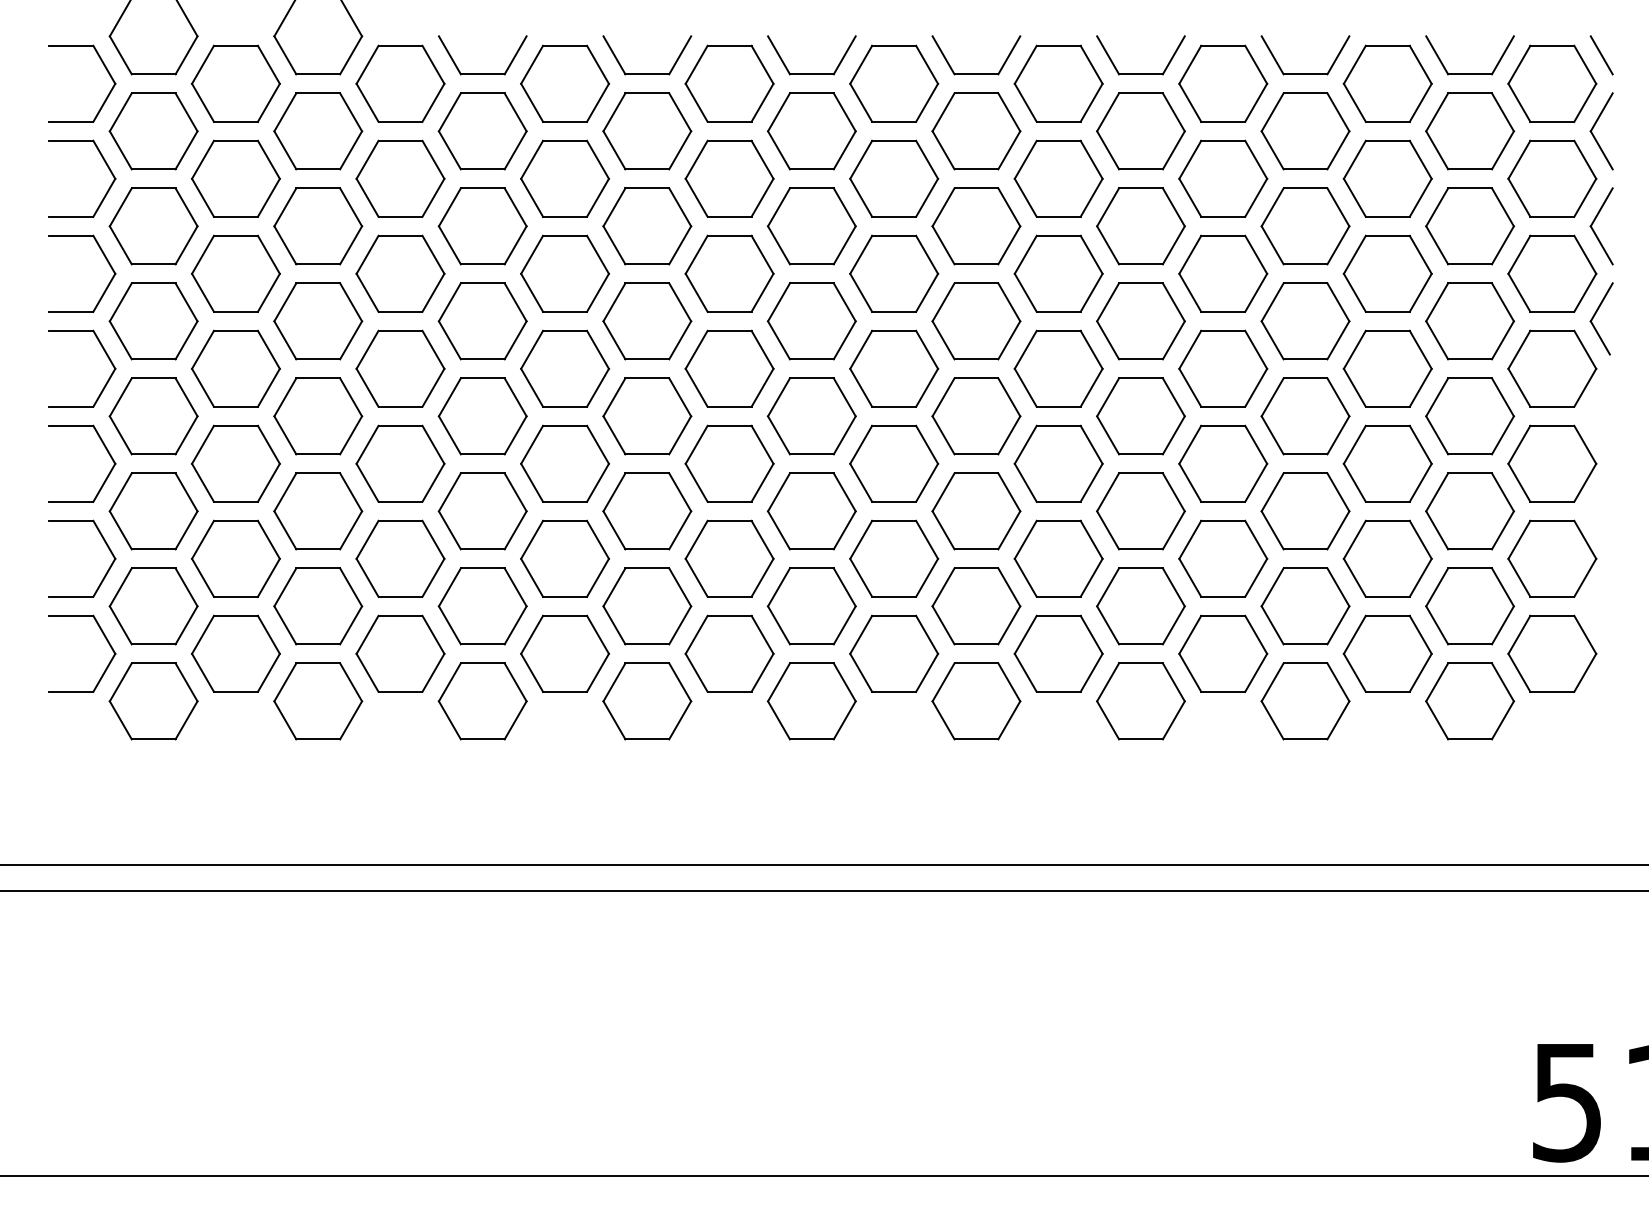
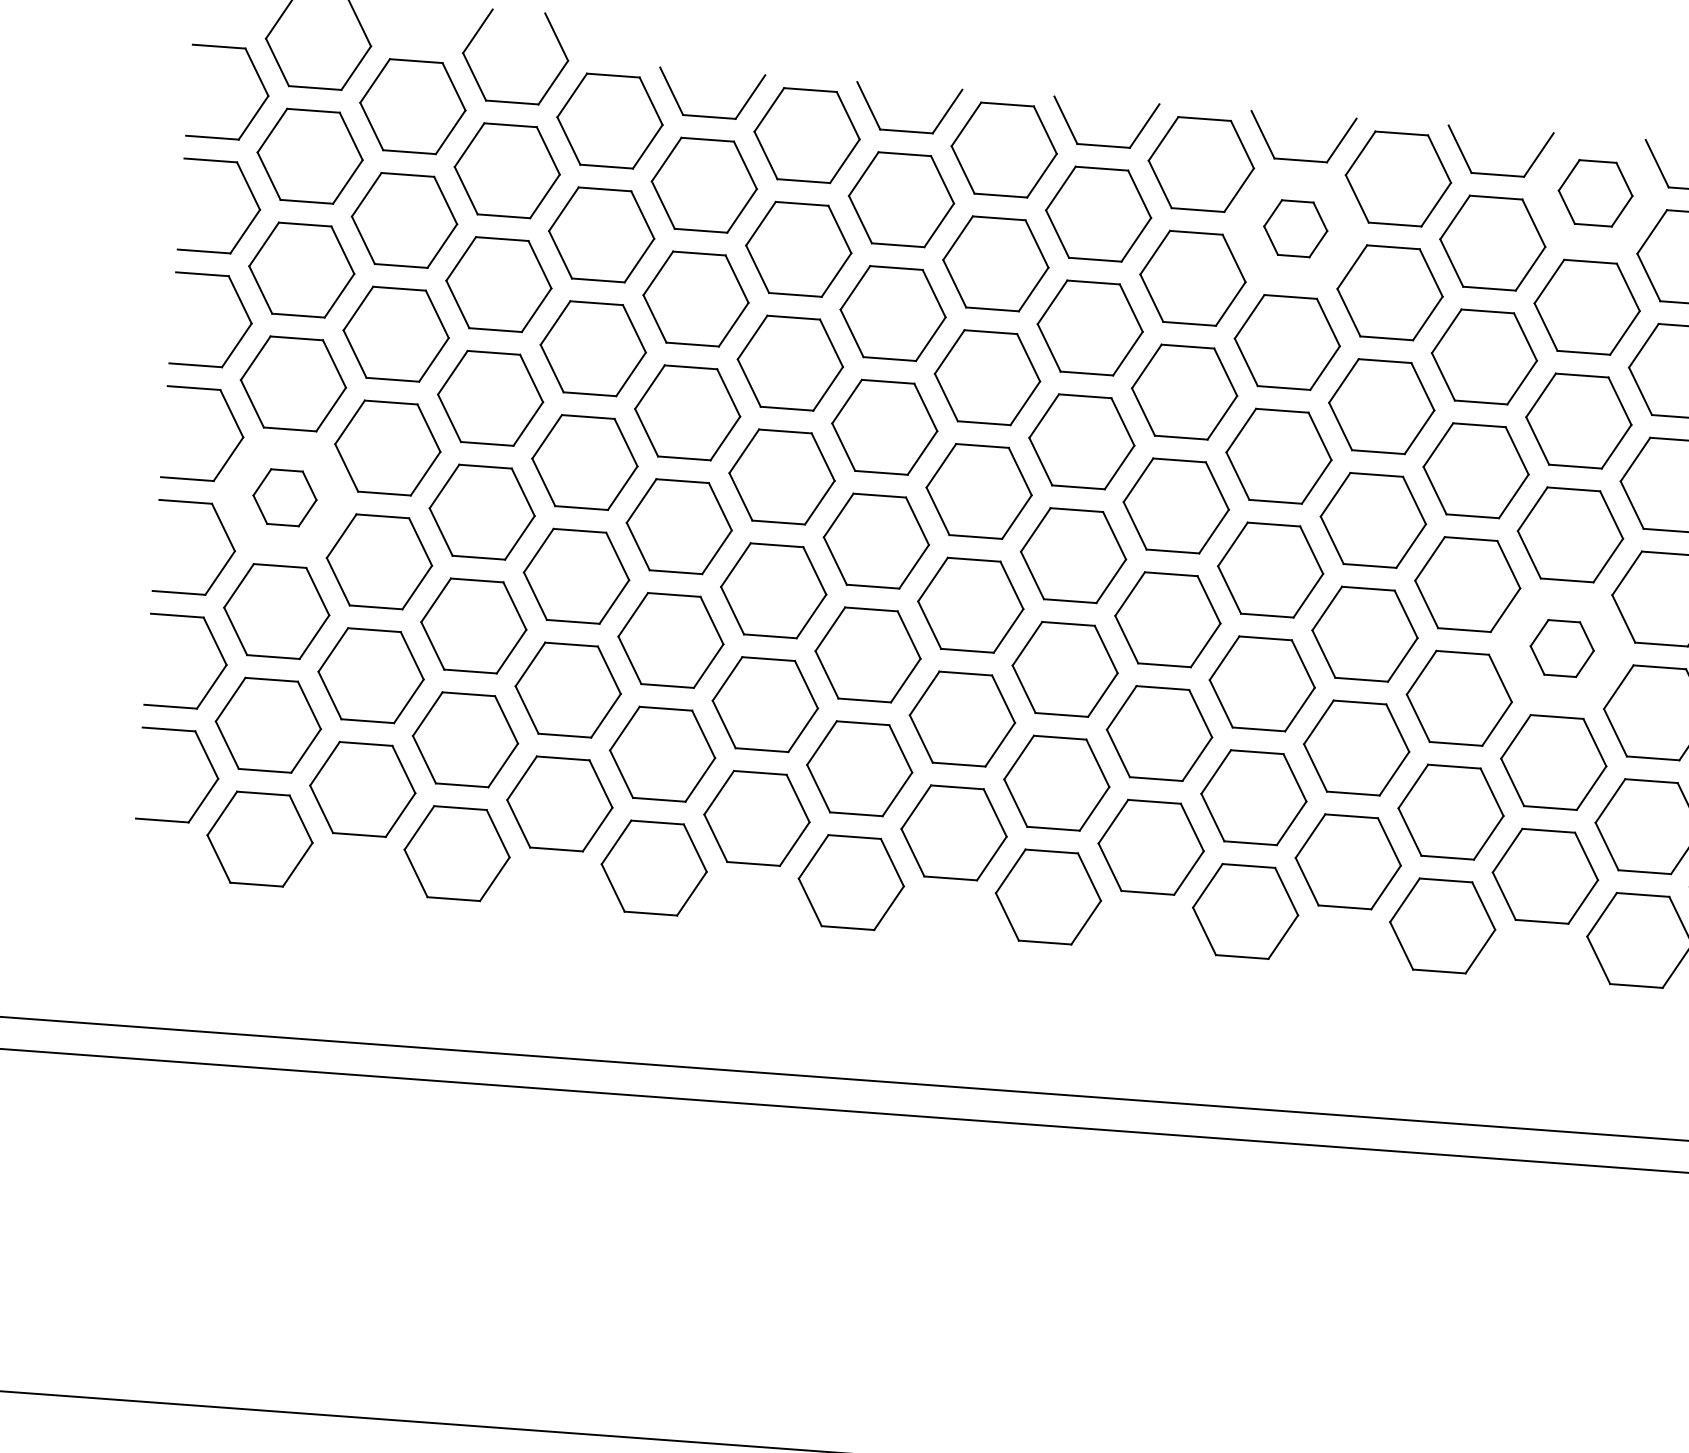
part: (1223, 83) -> (1595, 193), size x0.7
part: (976, 131) -> (1295, 228), size x0.6
part: (153, 416) -> (284, 497), size x0.6
part: (1223, 463) -> (1562, 648), size x0.6

